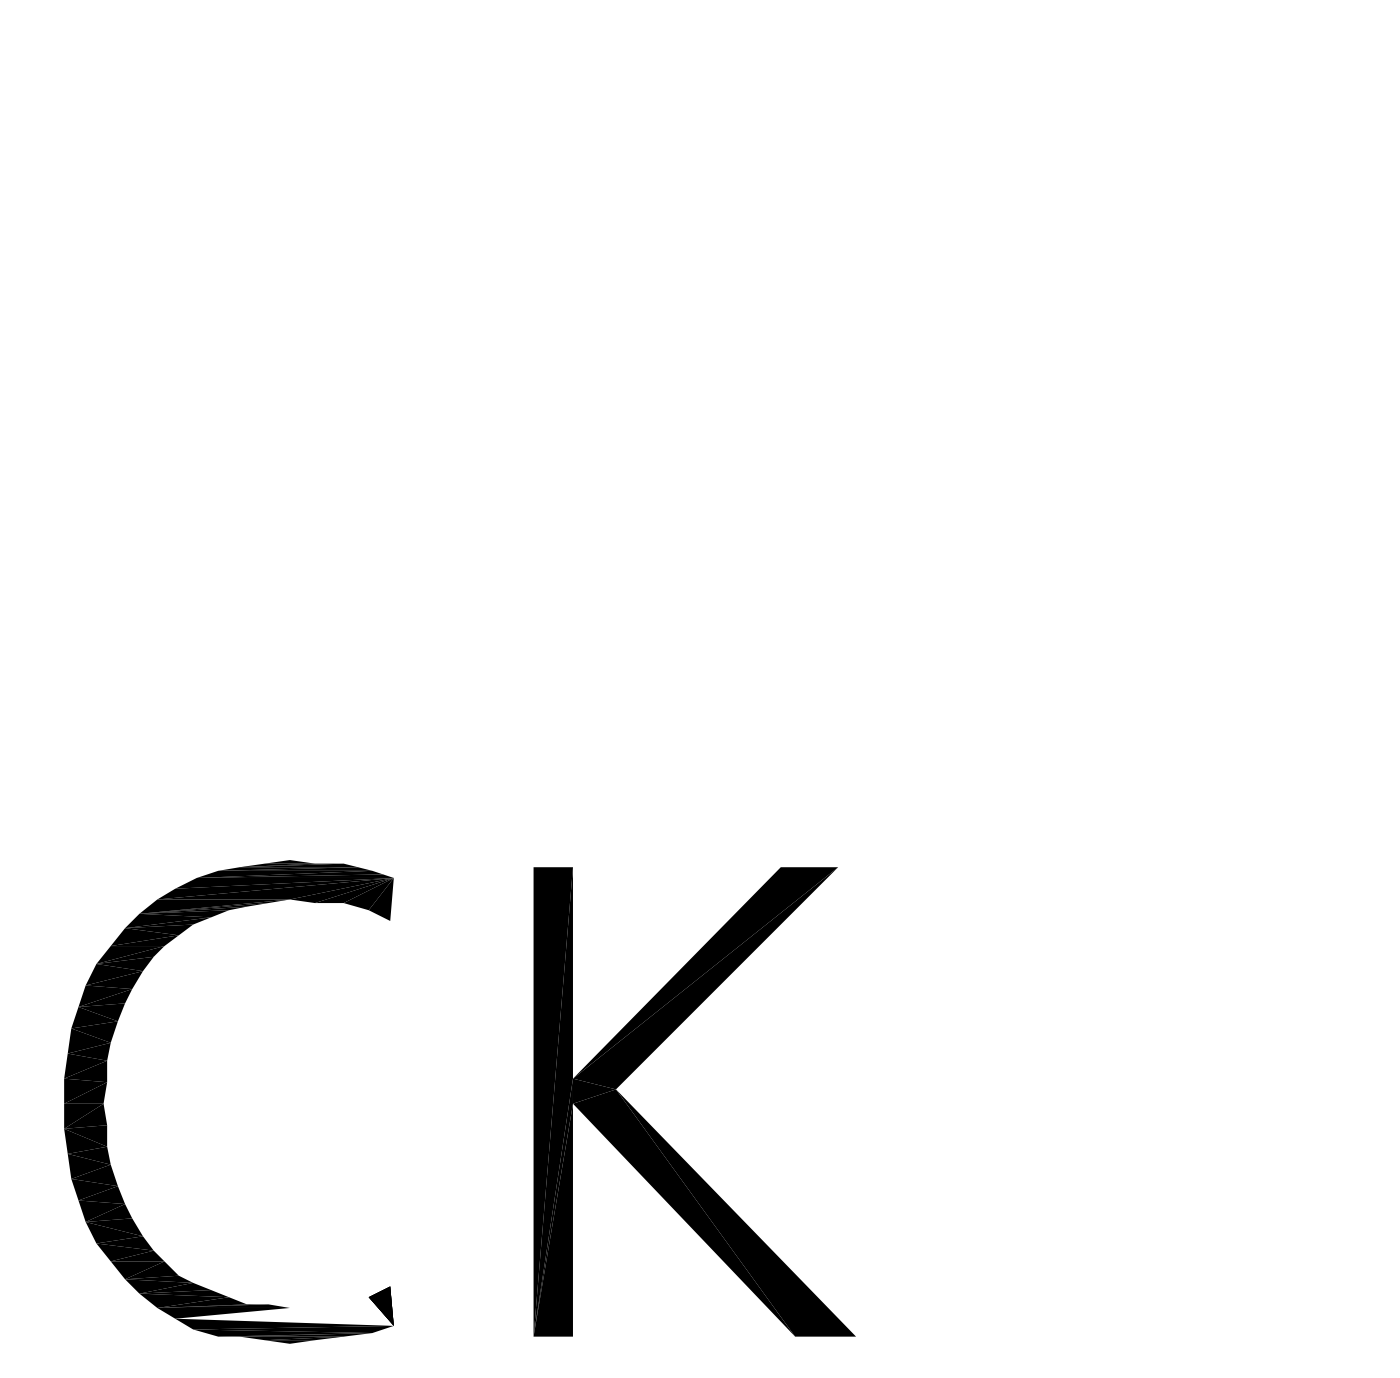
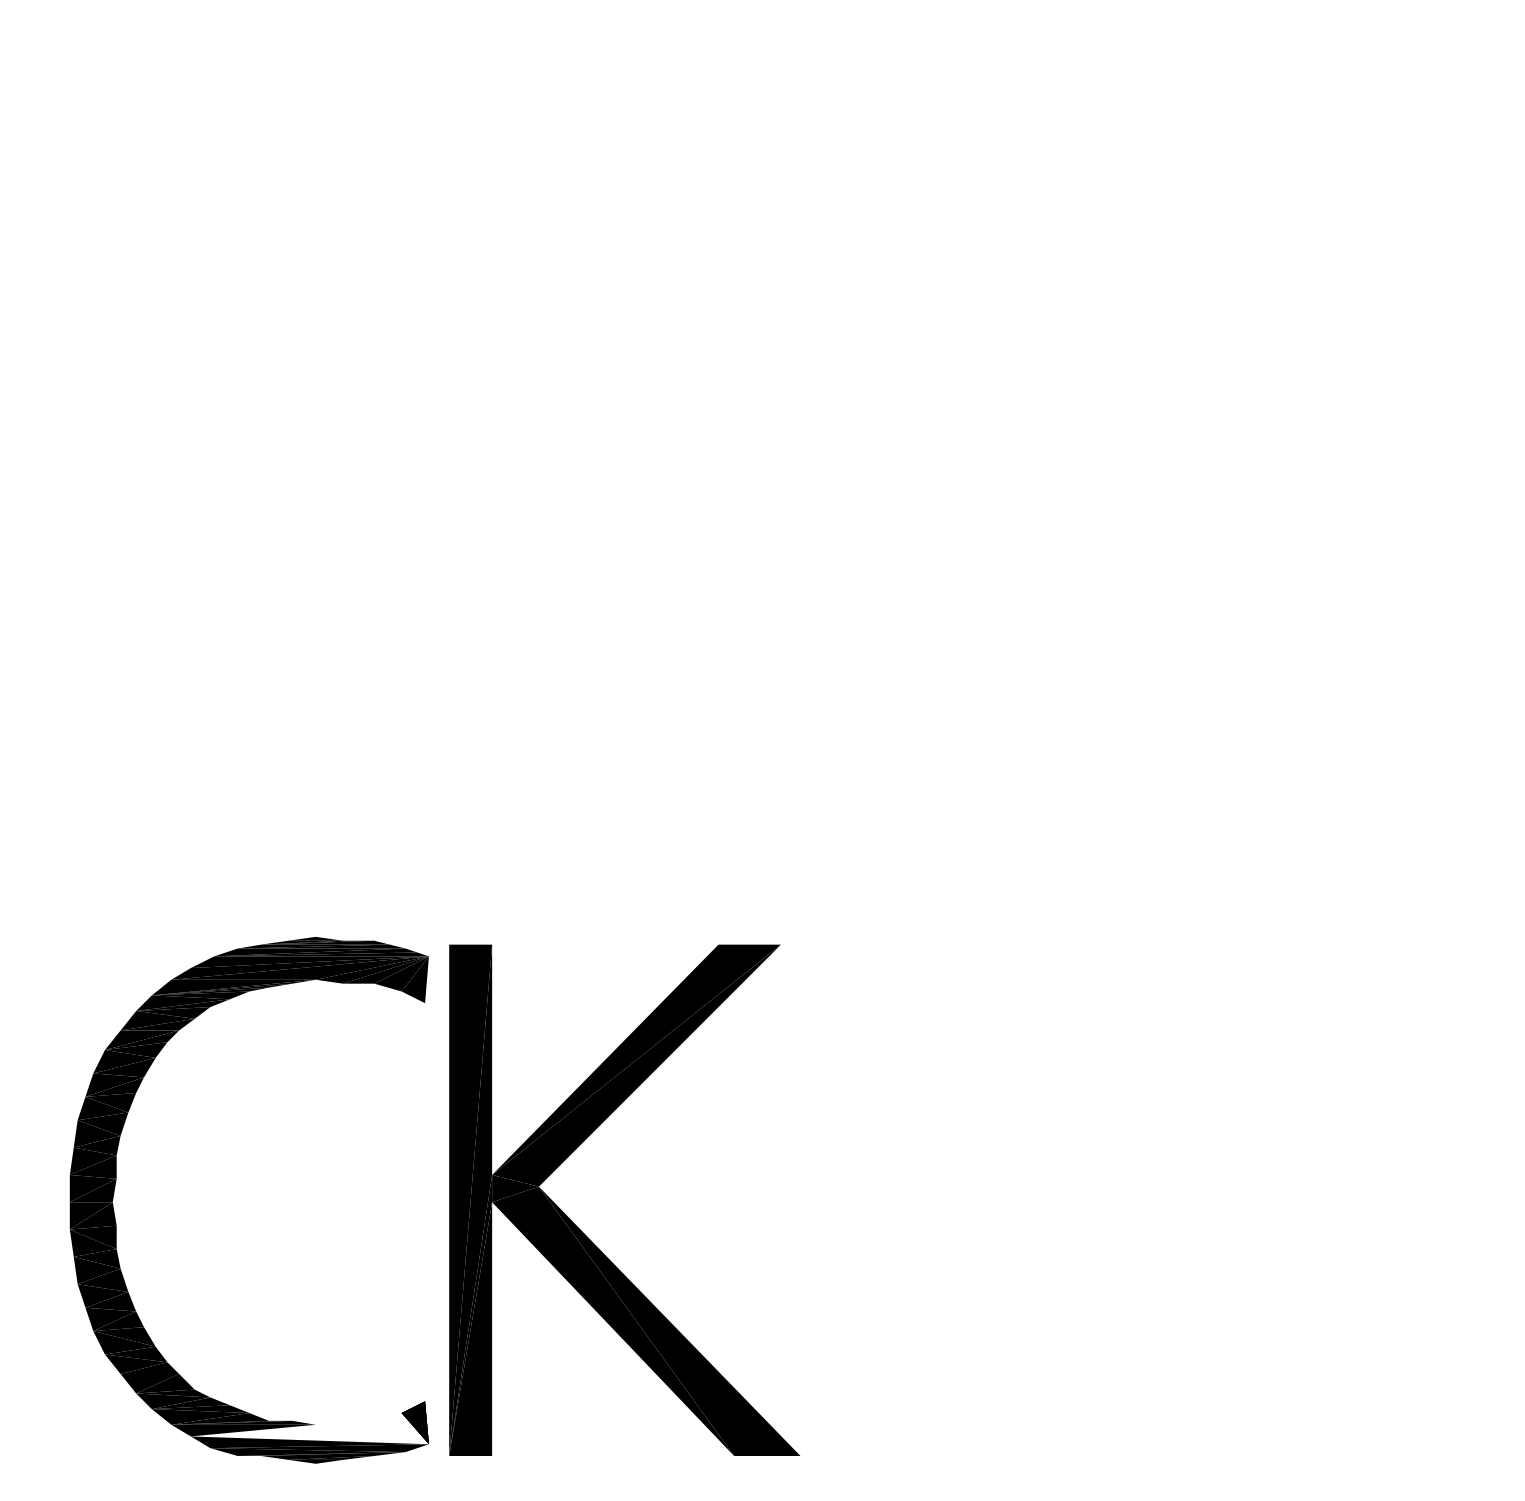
part: (660, 1135) -> (587, 1236), moved

